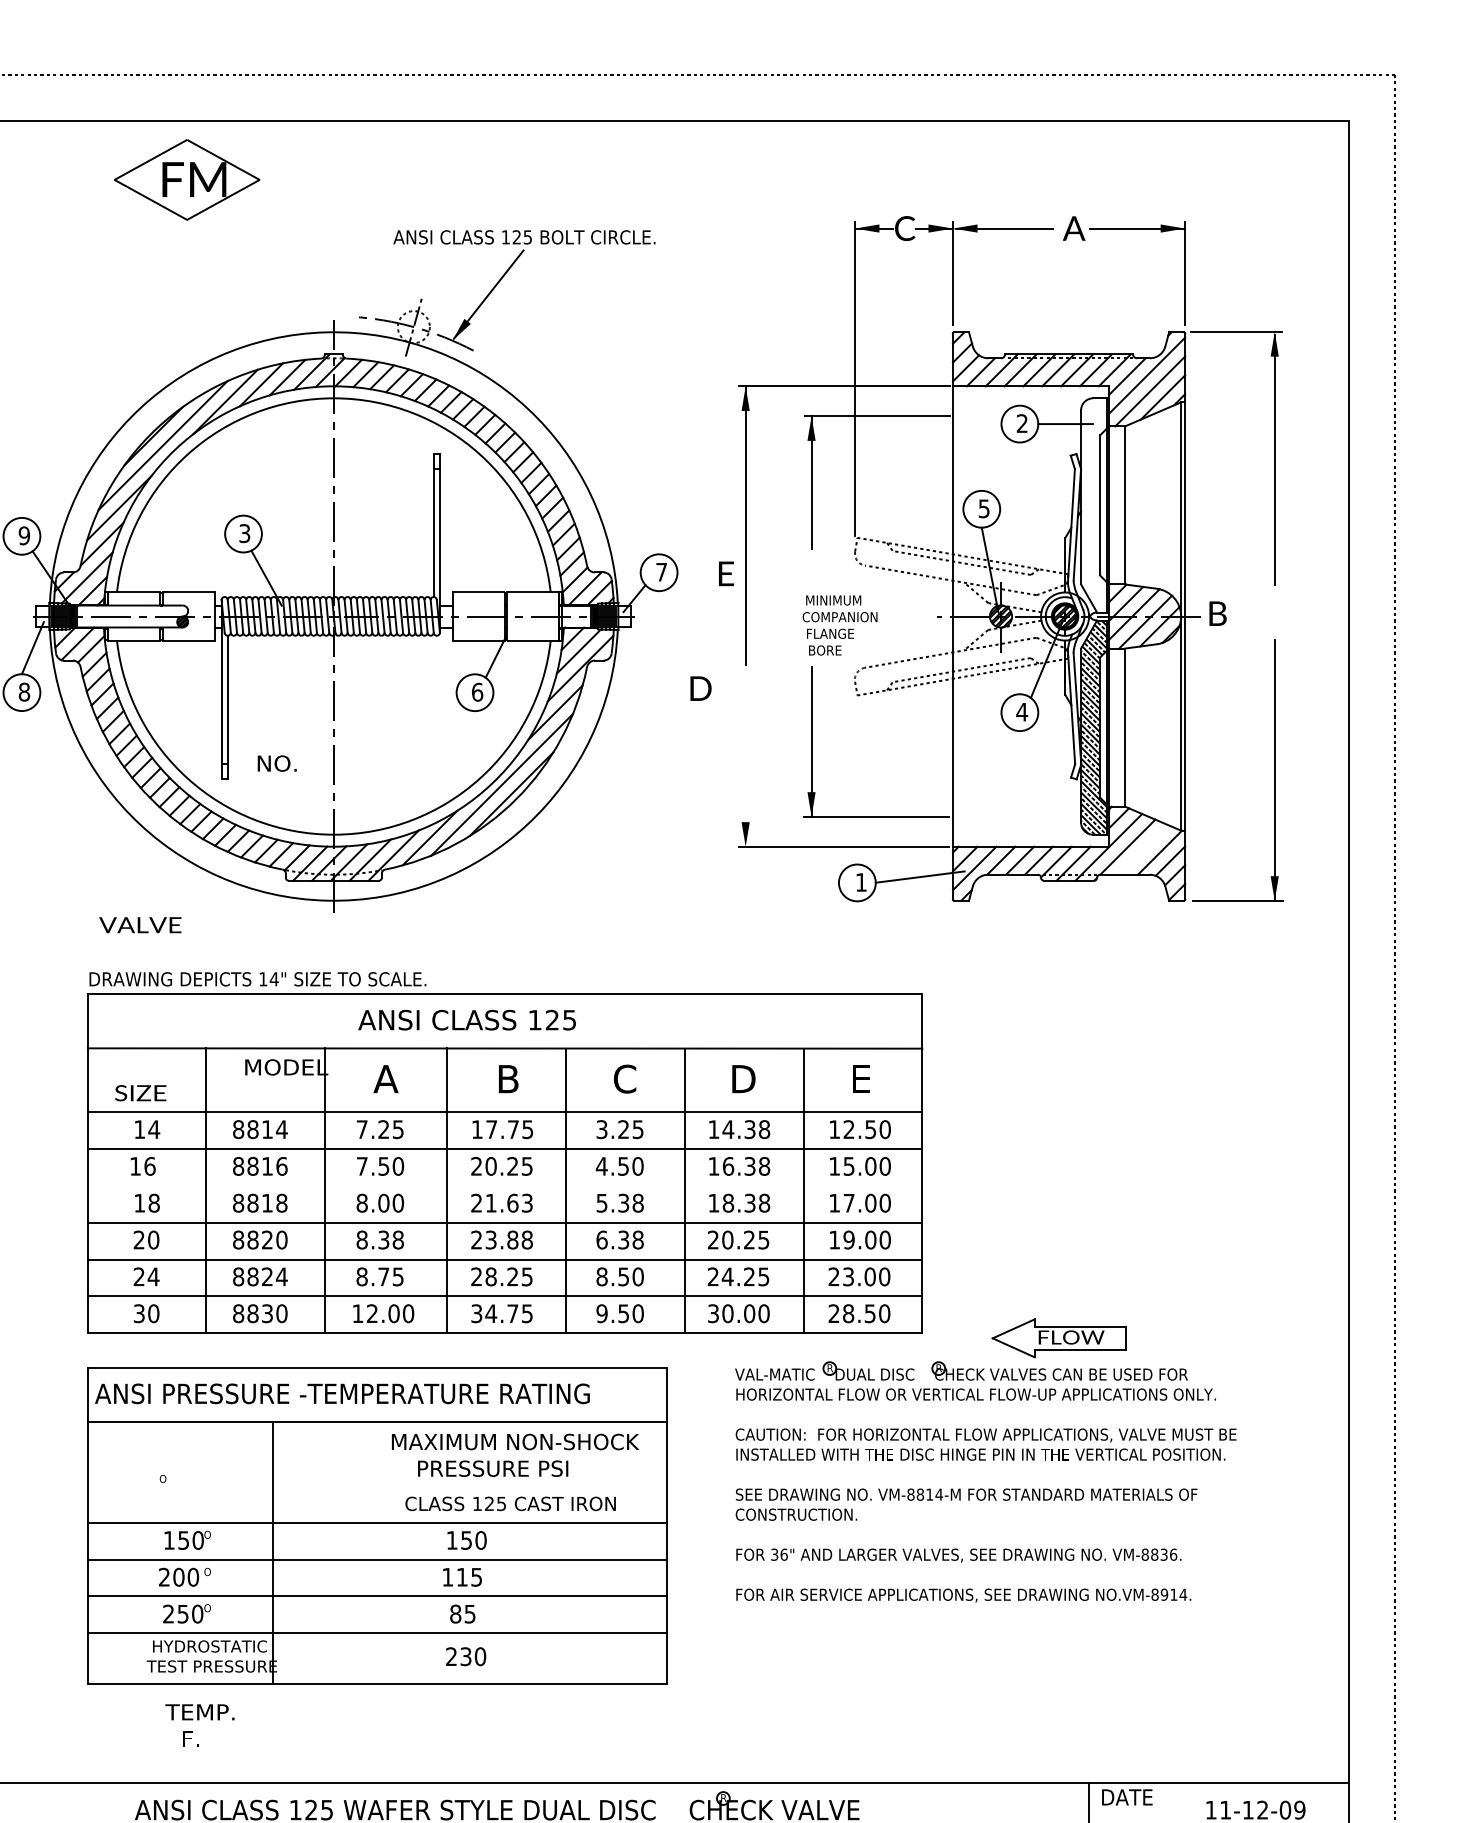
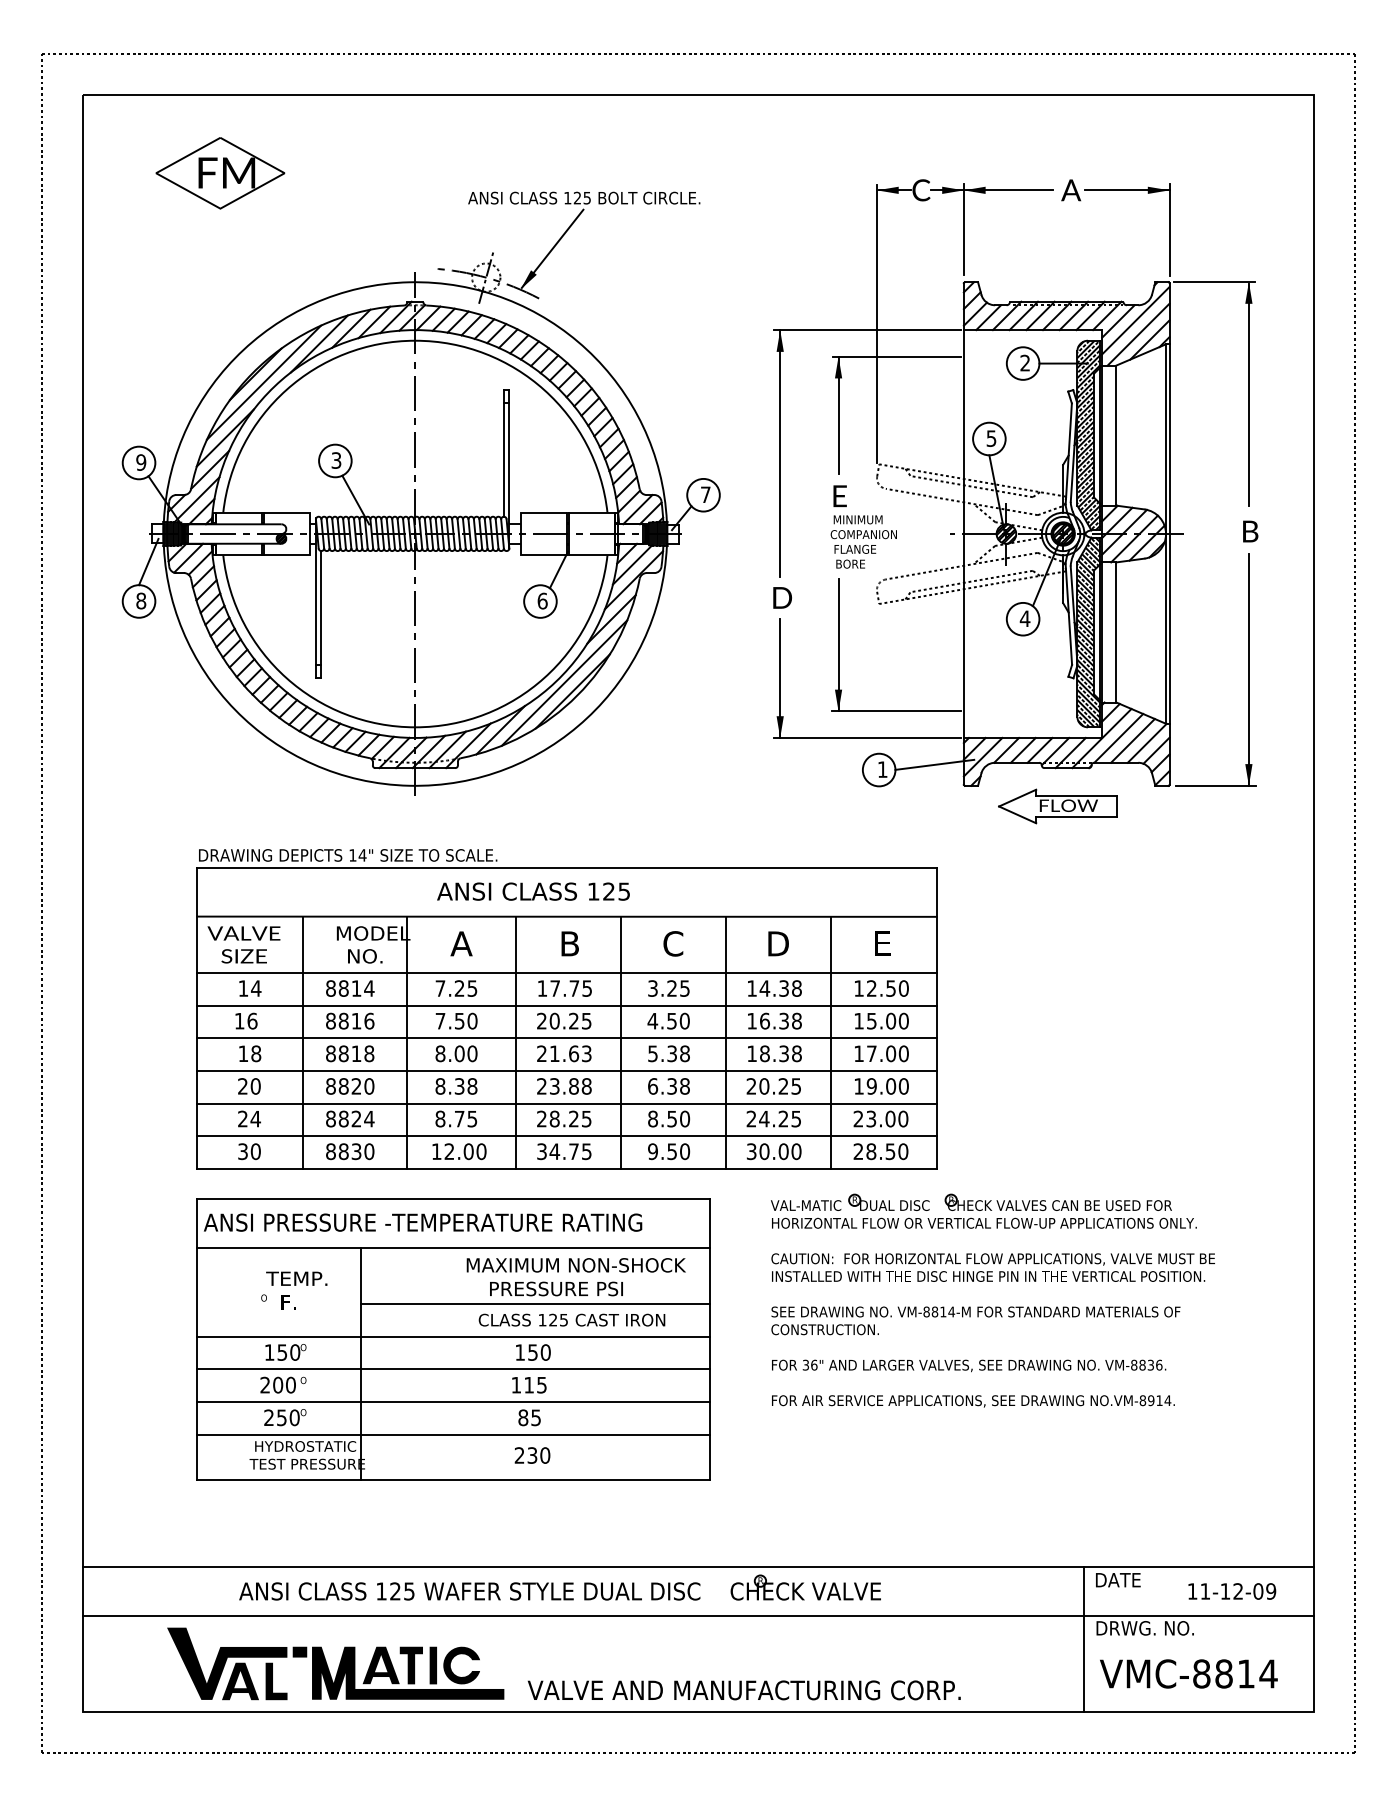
part: (187, 180) -> (220, 173), moved
hatch: (1093, 505) -> (1088, 435), added
text: (725, 573) -> (839, 495), moved
text: (1217, 613) -> (1250, 531), moved
text: (700, 688) -> (782, 597), moved
text: (277, 763) -> (365, 956), moved
line: (746, 779) -> (780, 678), added
line: (1143, 849) -> (1132, 740), added
text: (139, 925) -> (243, 933), moved
line: (504, 1185) -> (566, 1038), added
part: (1058, 1338) -> (1057, 806), moved
line: (469, 1486) -> (535, 1304), added
text: (199, 1725) -> (296, 1290), moved

